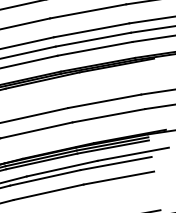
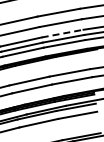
line: (93, 30) -> (63, 33), solid -> dashed

